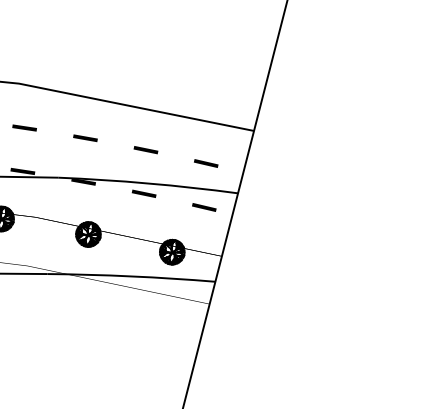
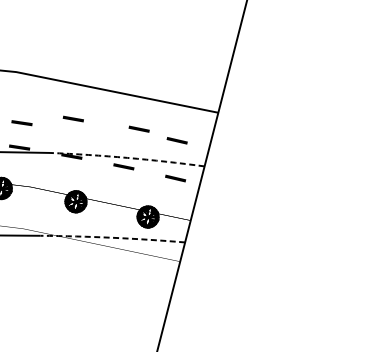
line: (24, 127) -> (21, 122), moved
line: (145, 150) -> (138, 129), moved
arc: (148, 183) -> (127, 157), solid -> dashed
arc: (131, 276) -> (112, 237), solid -> dashed

